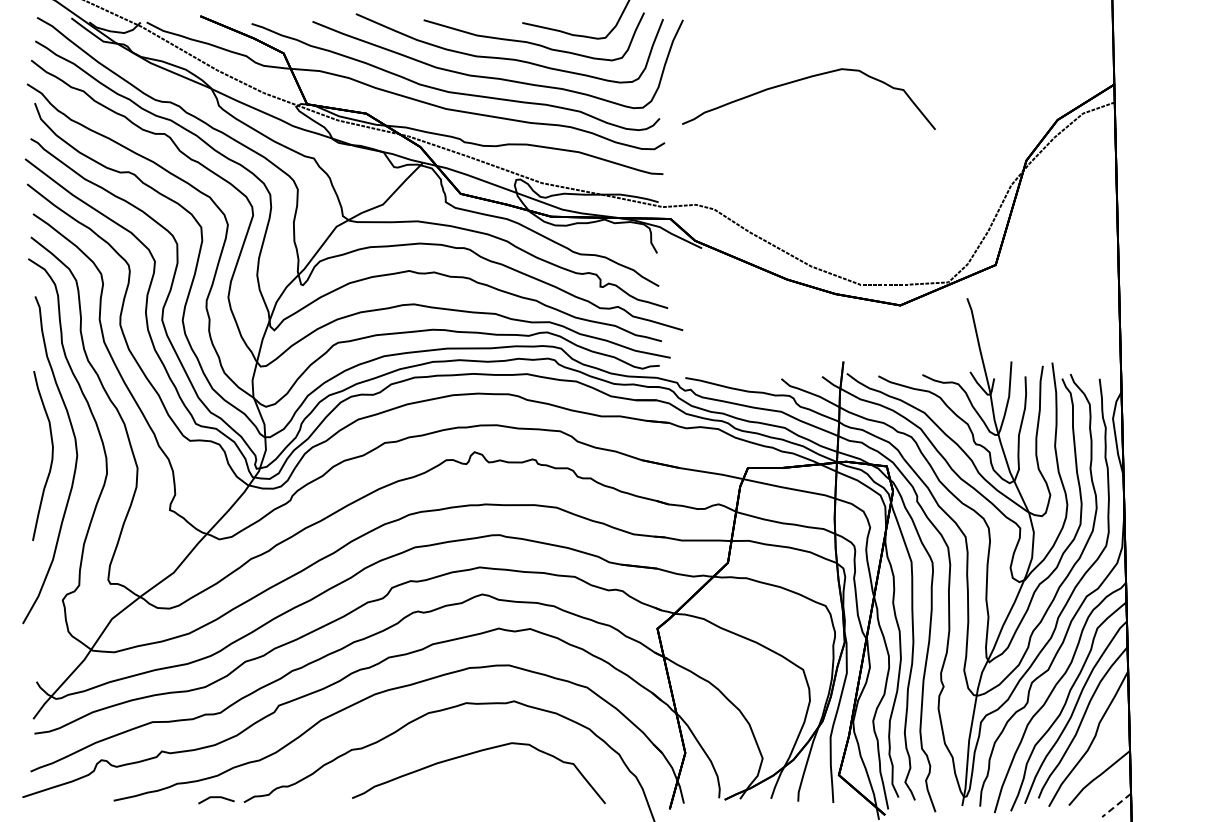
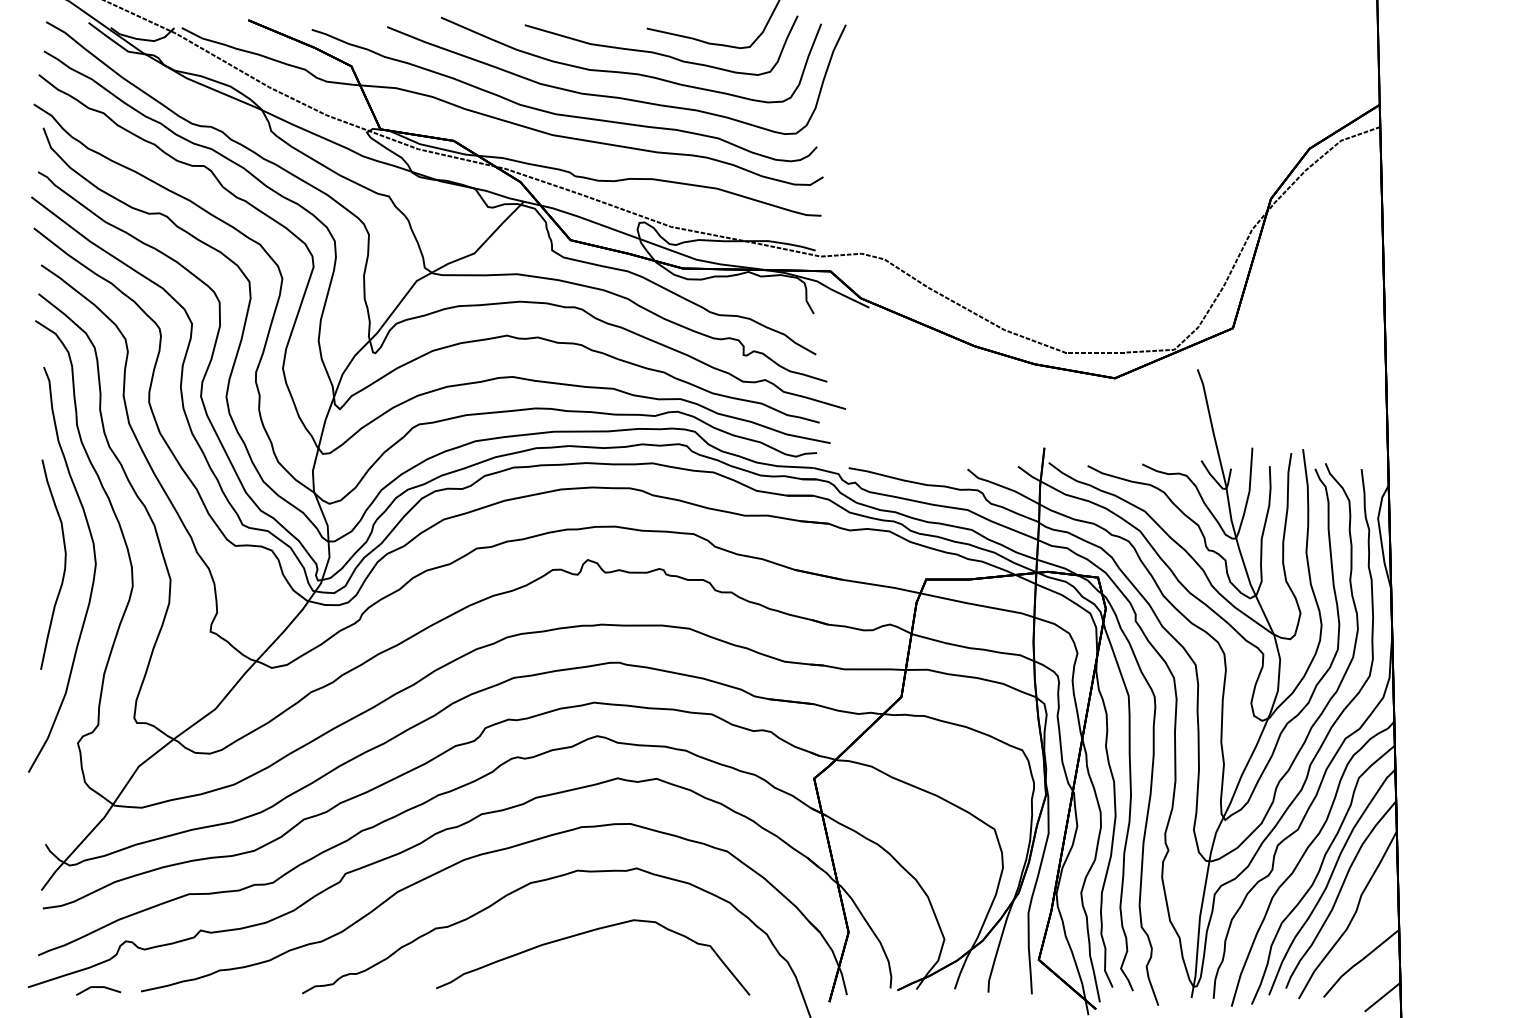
curve: (802, 80) -> (993, 99), removed
line: (216, 798) -> (98, 988), moved
line: (1116, 805) -> (1382, 997), dashed -> solid

